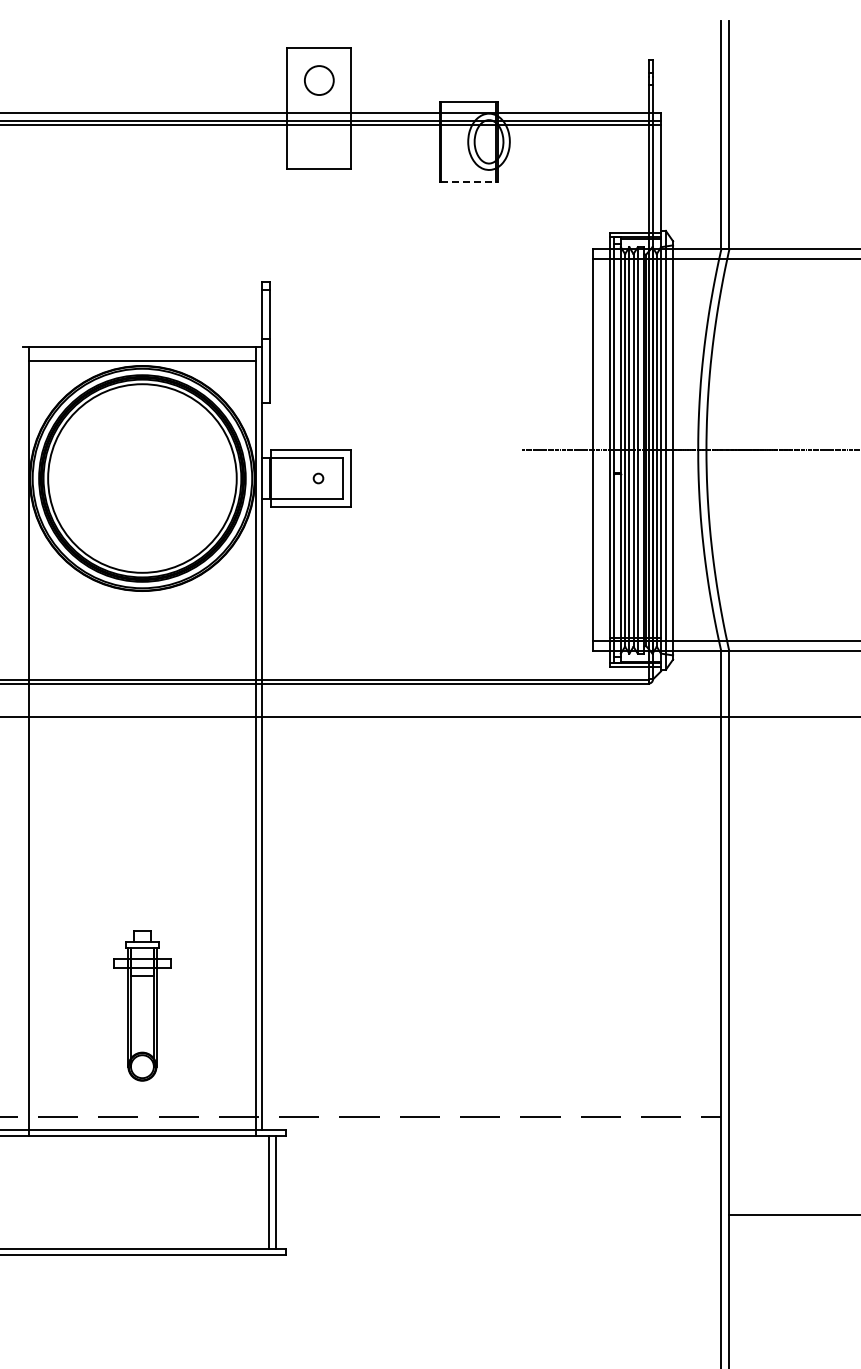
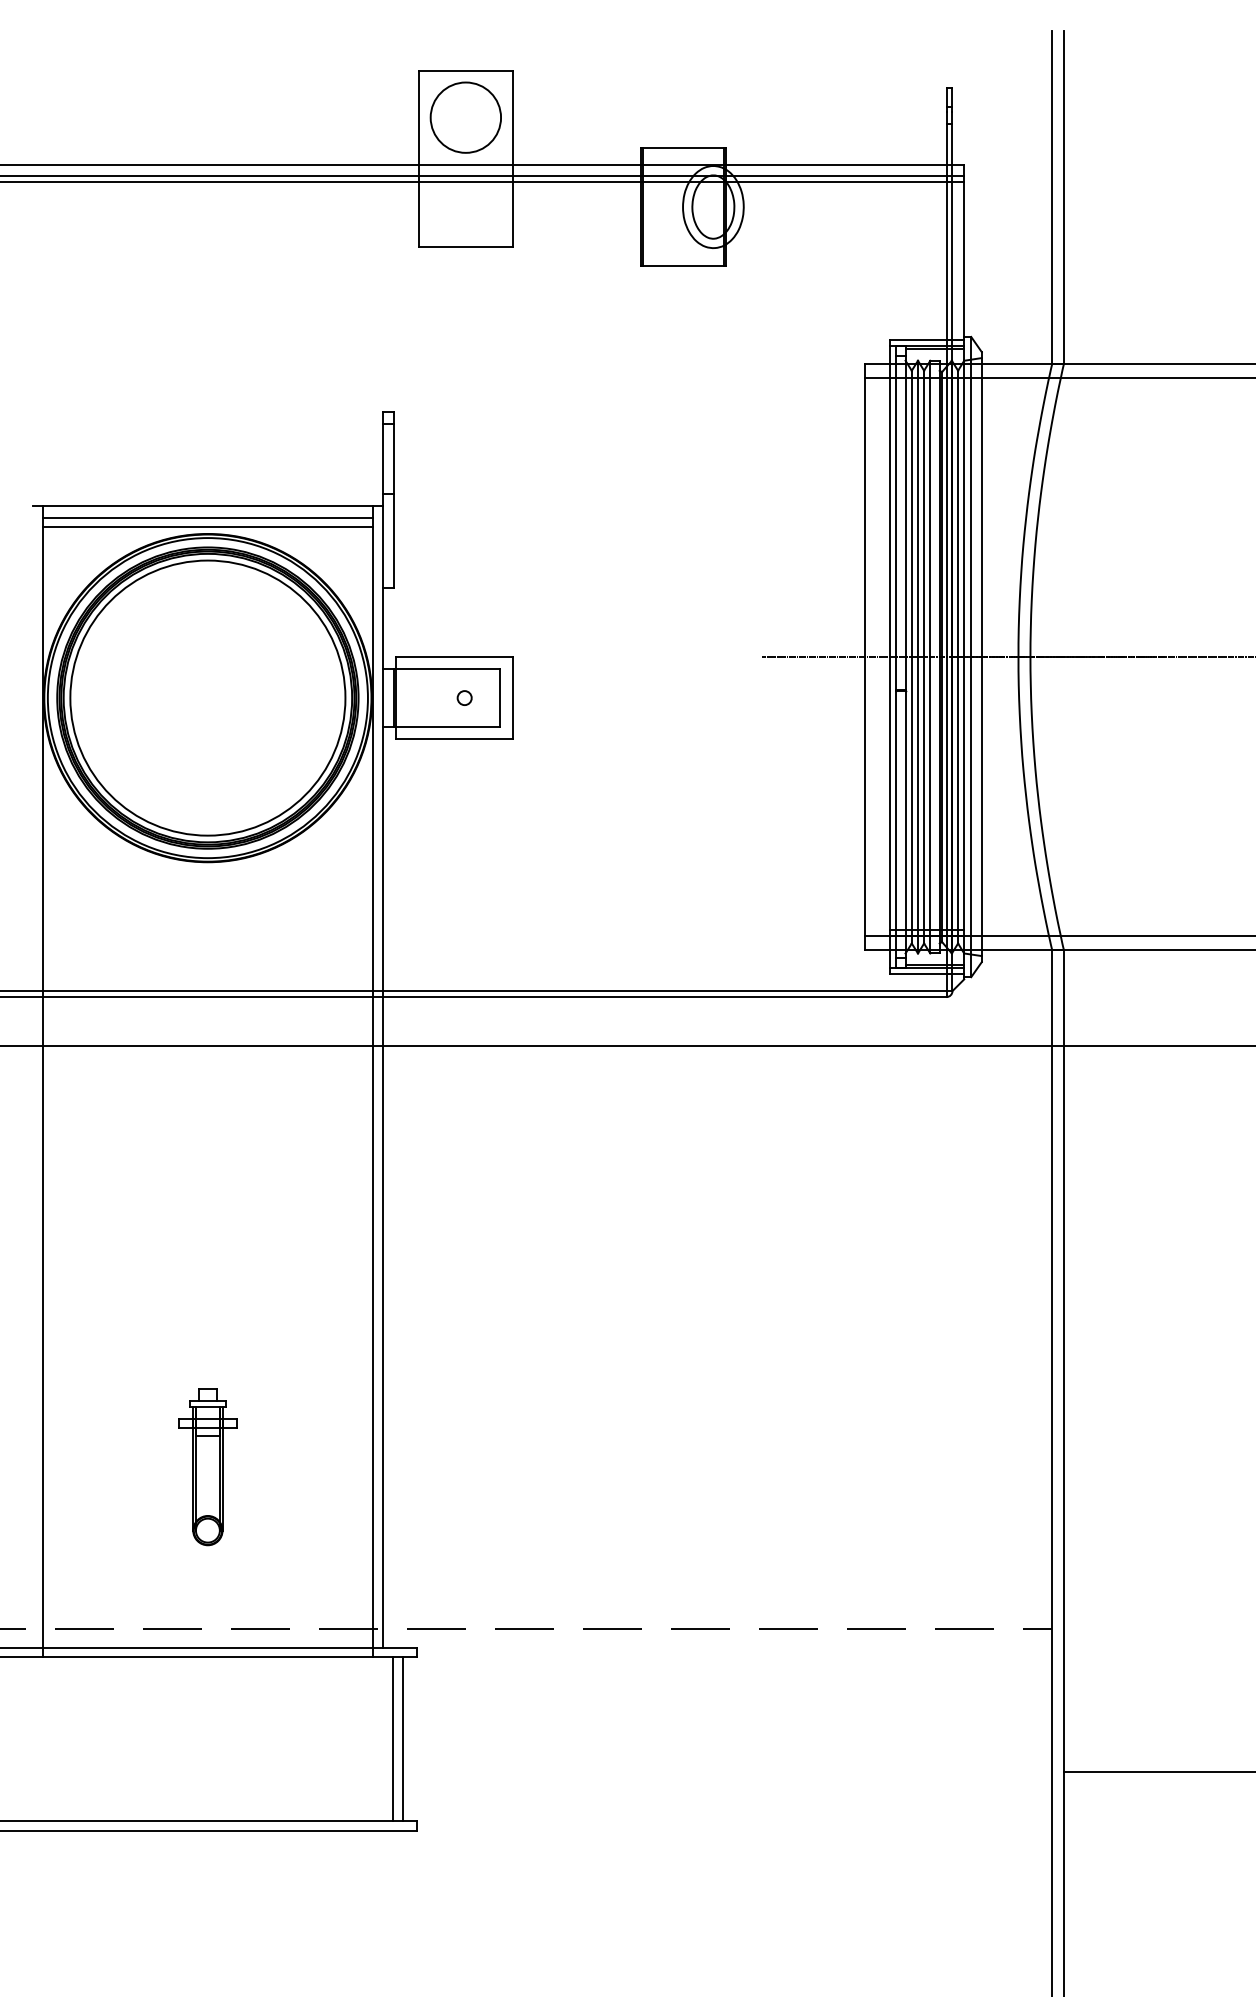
circle: (319, 80) -> (466, 117), size x1.67
line: (469, 182) -> (684, 266), dashed -> solid
line: (142, 354) -> (207, 517), added
part: (142, 1005) -> (207, 1466), size x0.71

